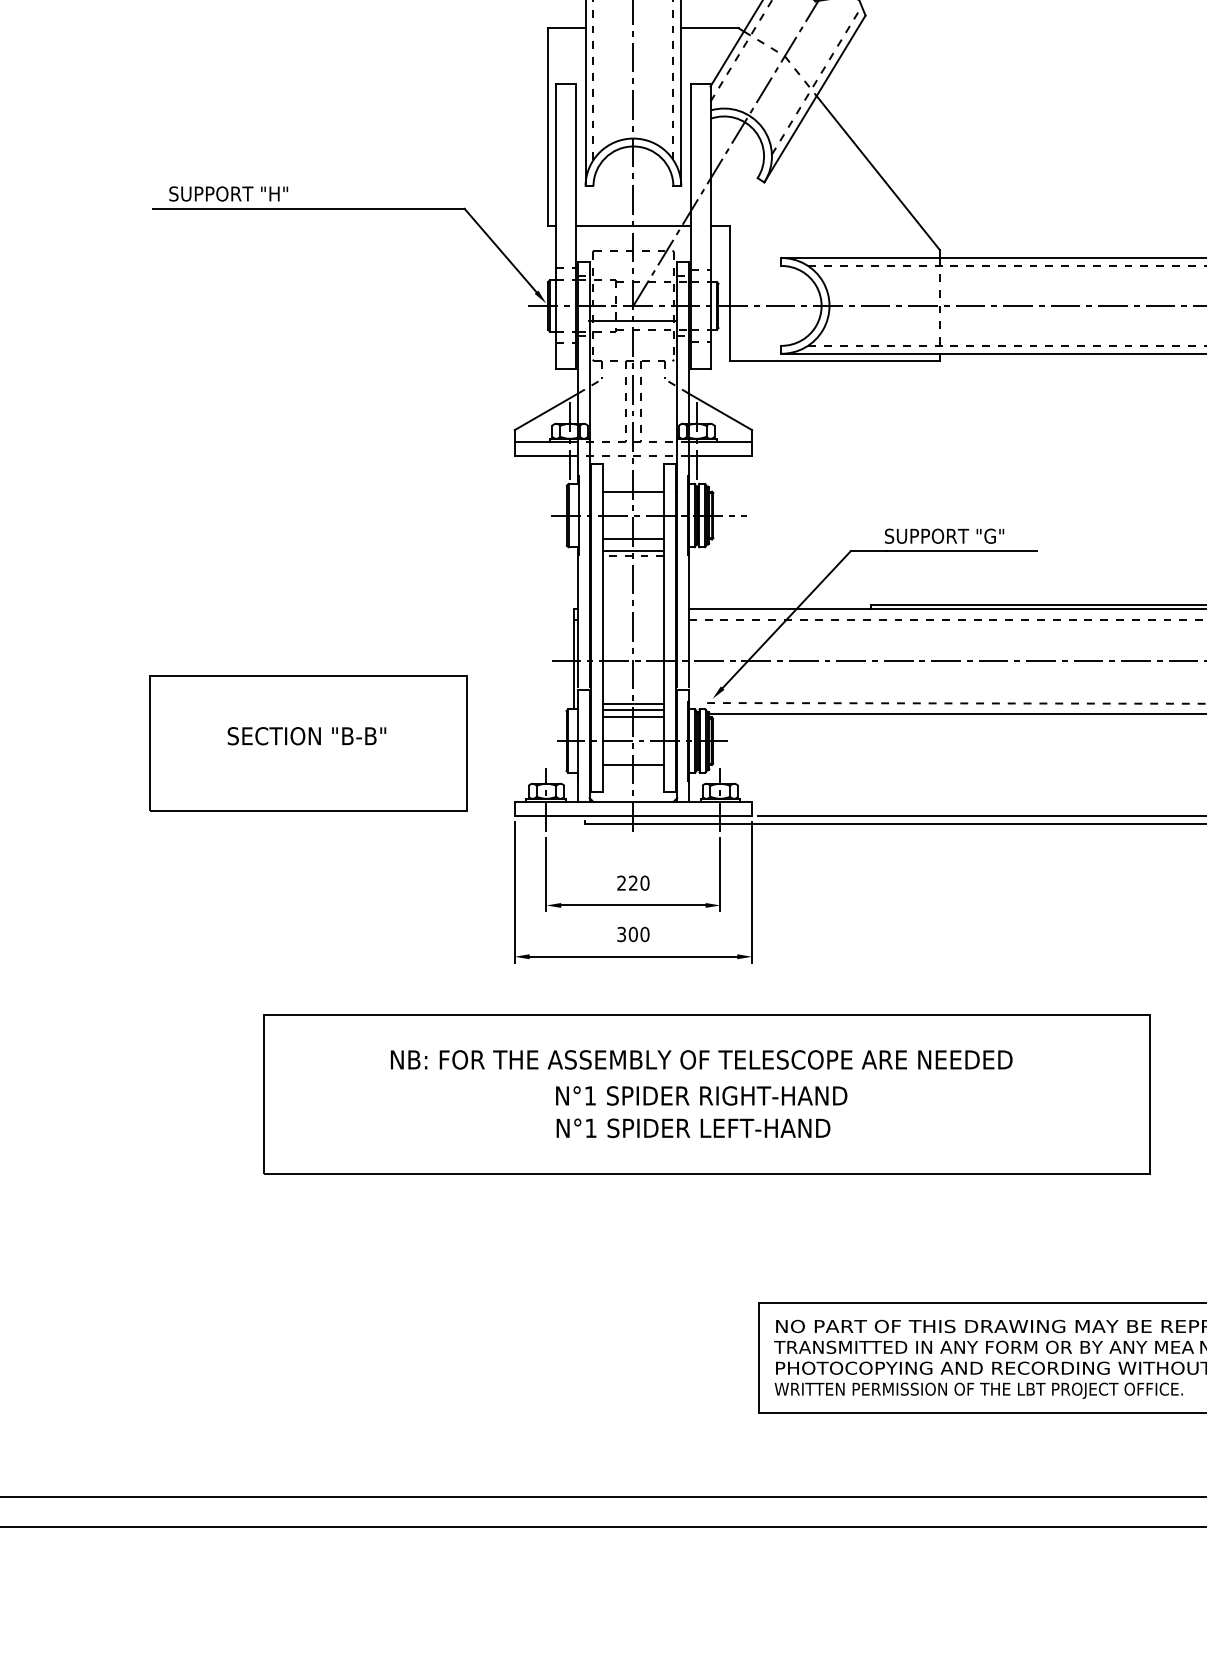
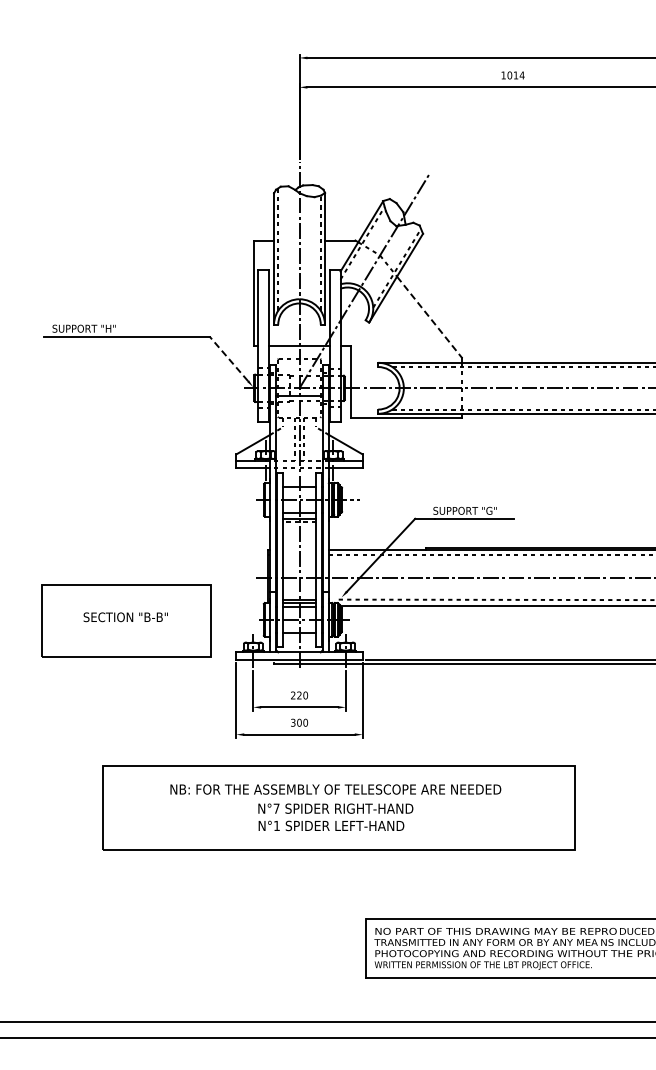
line: (879, 172) -> (430, 317), solid -> dashed
line: (499, 249) -> (228, 358), solid -> dashed
text: (590, 1095) -> (276, 808), N°1 -> N°7

